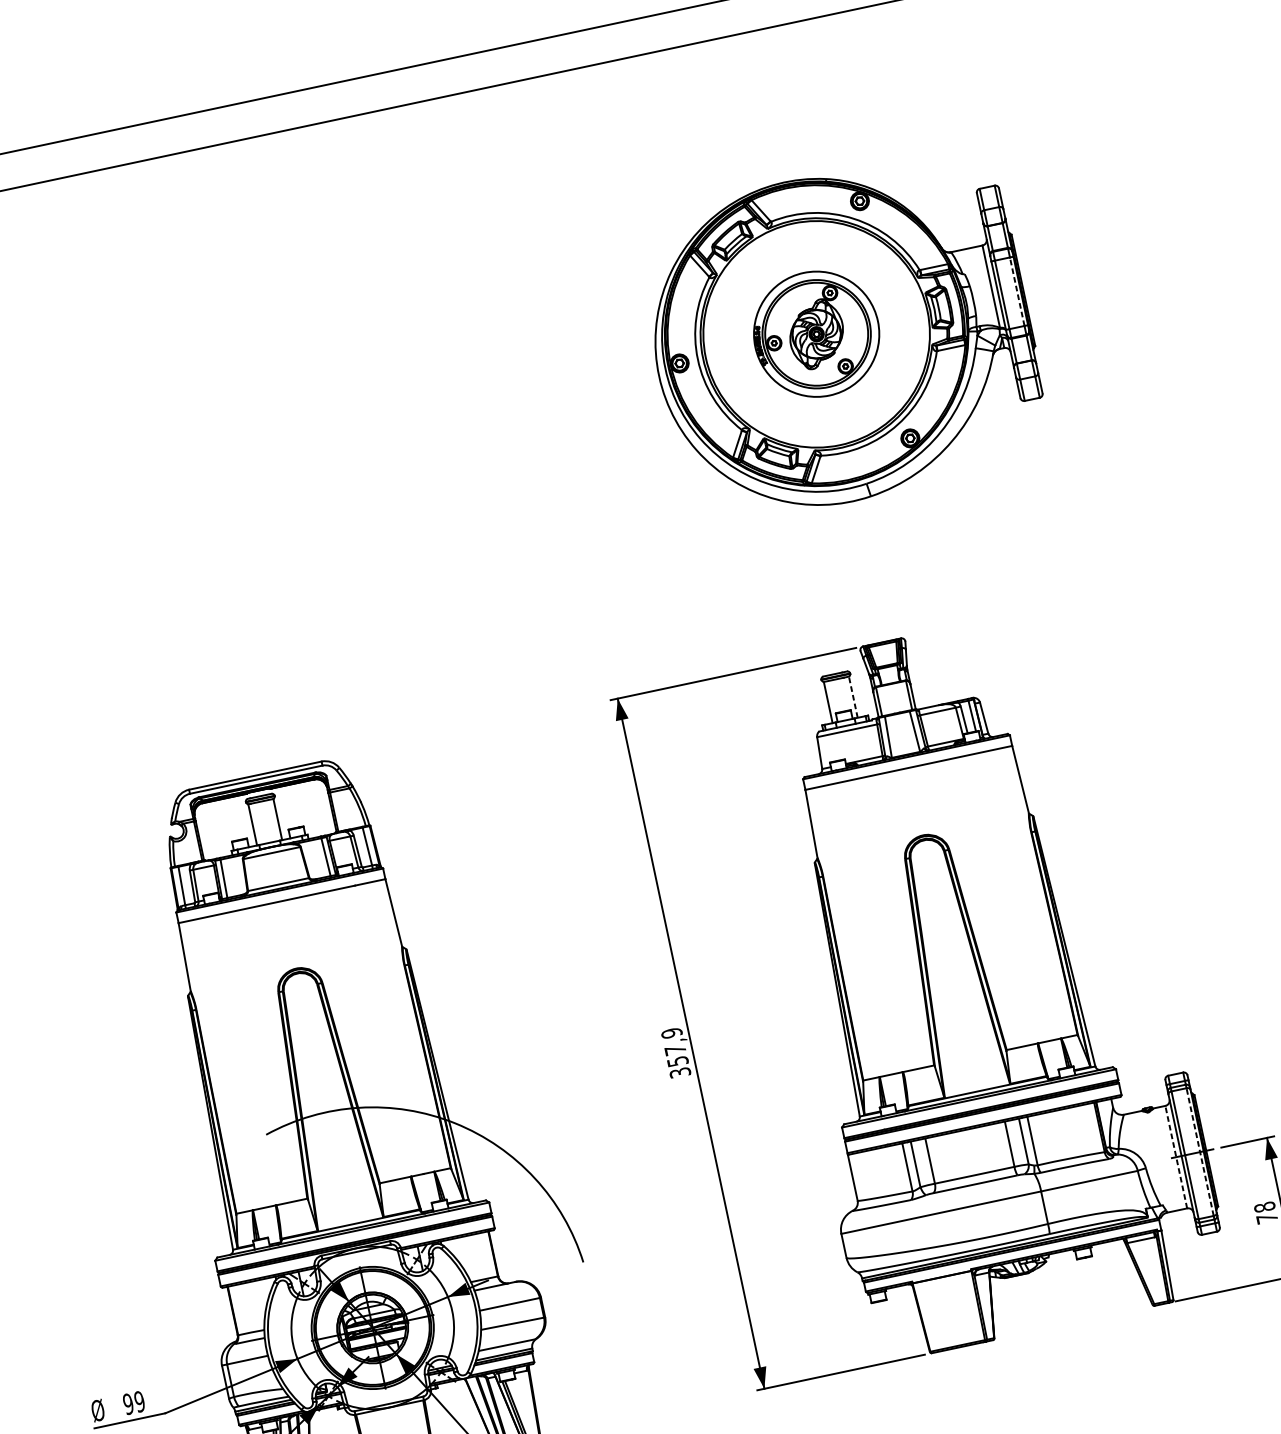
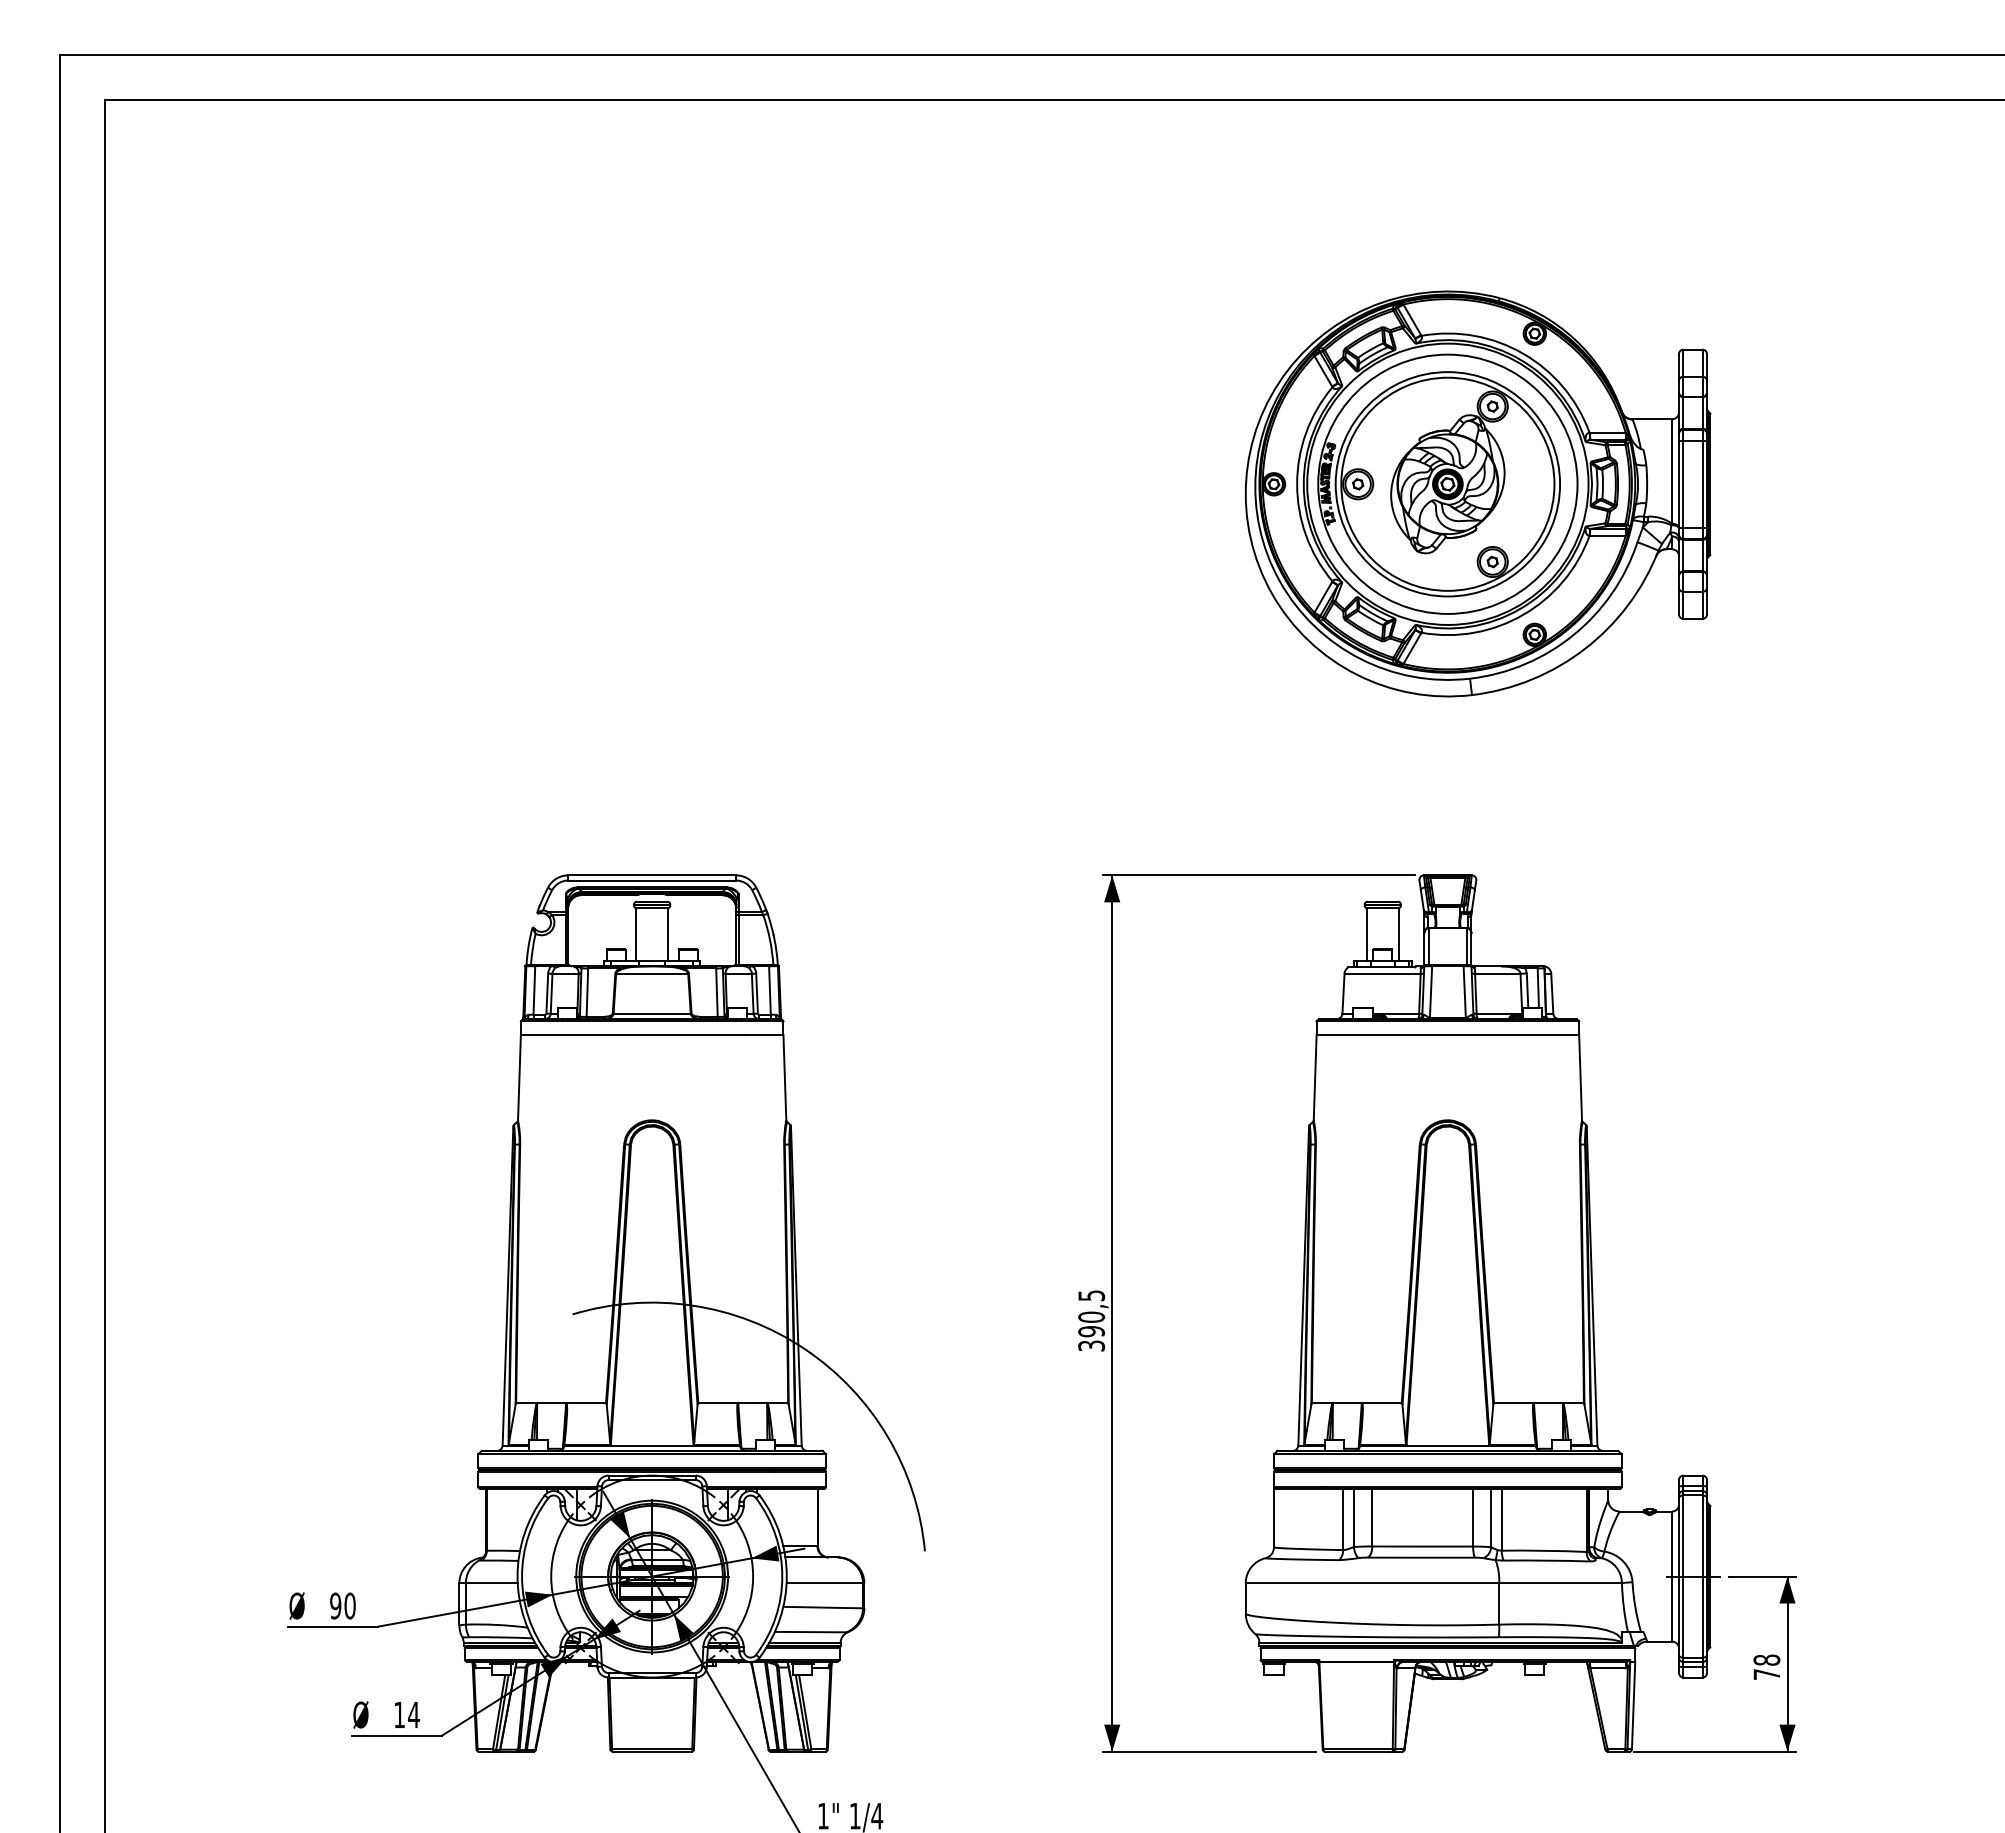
line: (1017, 291) -> (1702, 483), dashed -> solid
part: (816, 333) -> (1447, 483), size x1.67
line: (853, 697) -> (1398, 934), dashed -> solid
text: (674, 1047) -> (1091, 1313), 357,9 -> 390,5
line: (1200, 1152) -> (1702, 1576), dashed -> solid
line: (1176, 1157) -> (1672, 1576), dashed -> solid
text: (139, 1401) -> (349, 1605), 99 -> 90

